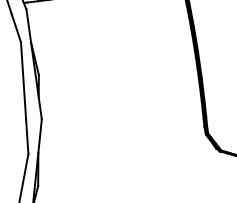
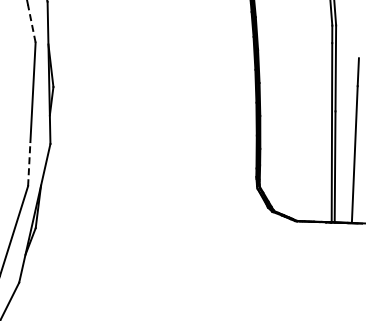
line: (16, 27) -> (31, 23), solid -> dashed
line: (27, 136) -> (29, 163), solid -> dashed

